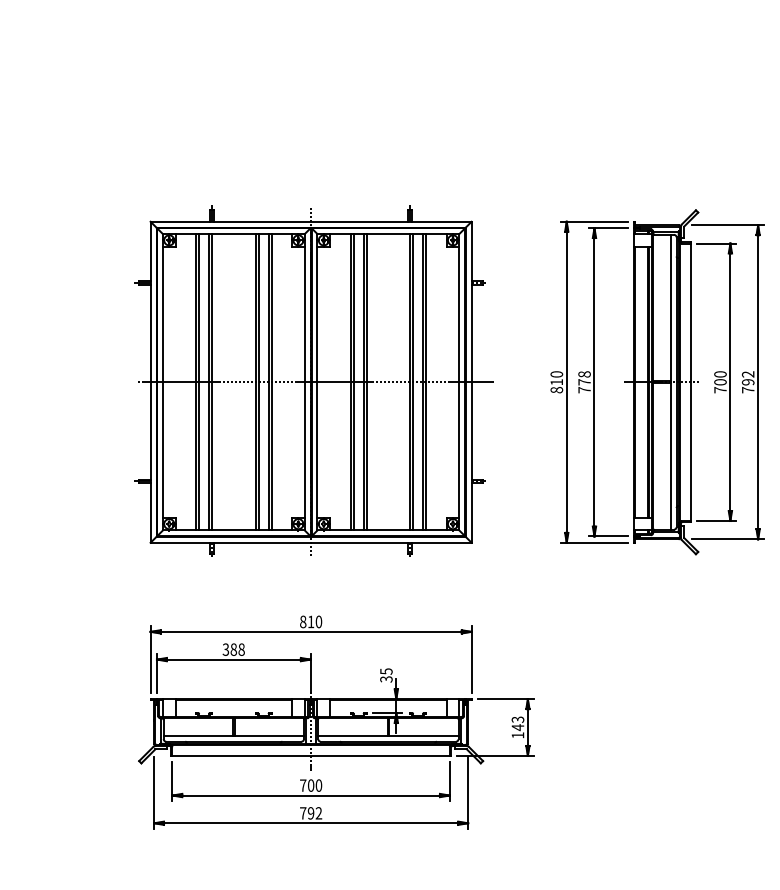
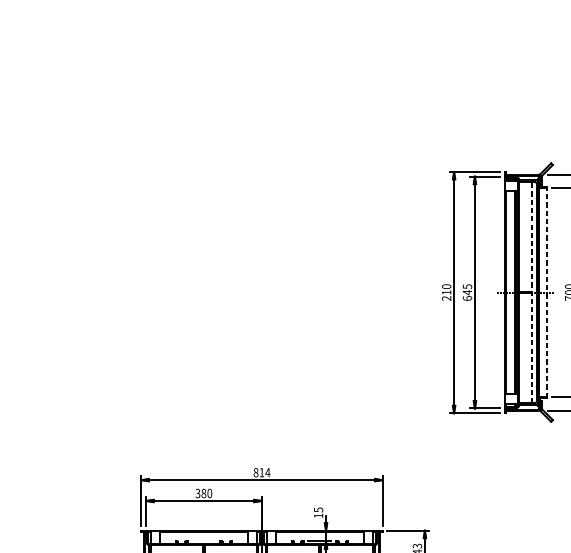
part: (313, 380) -> (263, 291), removed
line: (670, 381) -> (532, 291), solid -> dashed
text: (584, 382) -> (467, 292), 778 -> 645
line: (690, 382) -> (547, 292), solid -> dashed
text: (556, 390) -> (446, 298), 810 -> 210
text: (318, 621) -> (267, 472), 810 -> 814
text: (241, 649) -> (209, 493), 388 -> 380
text: (386, 679) -> (318, 515), 35 -> 15

